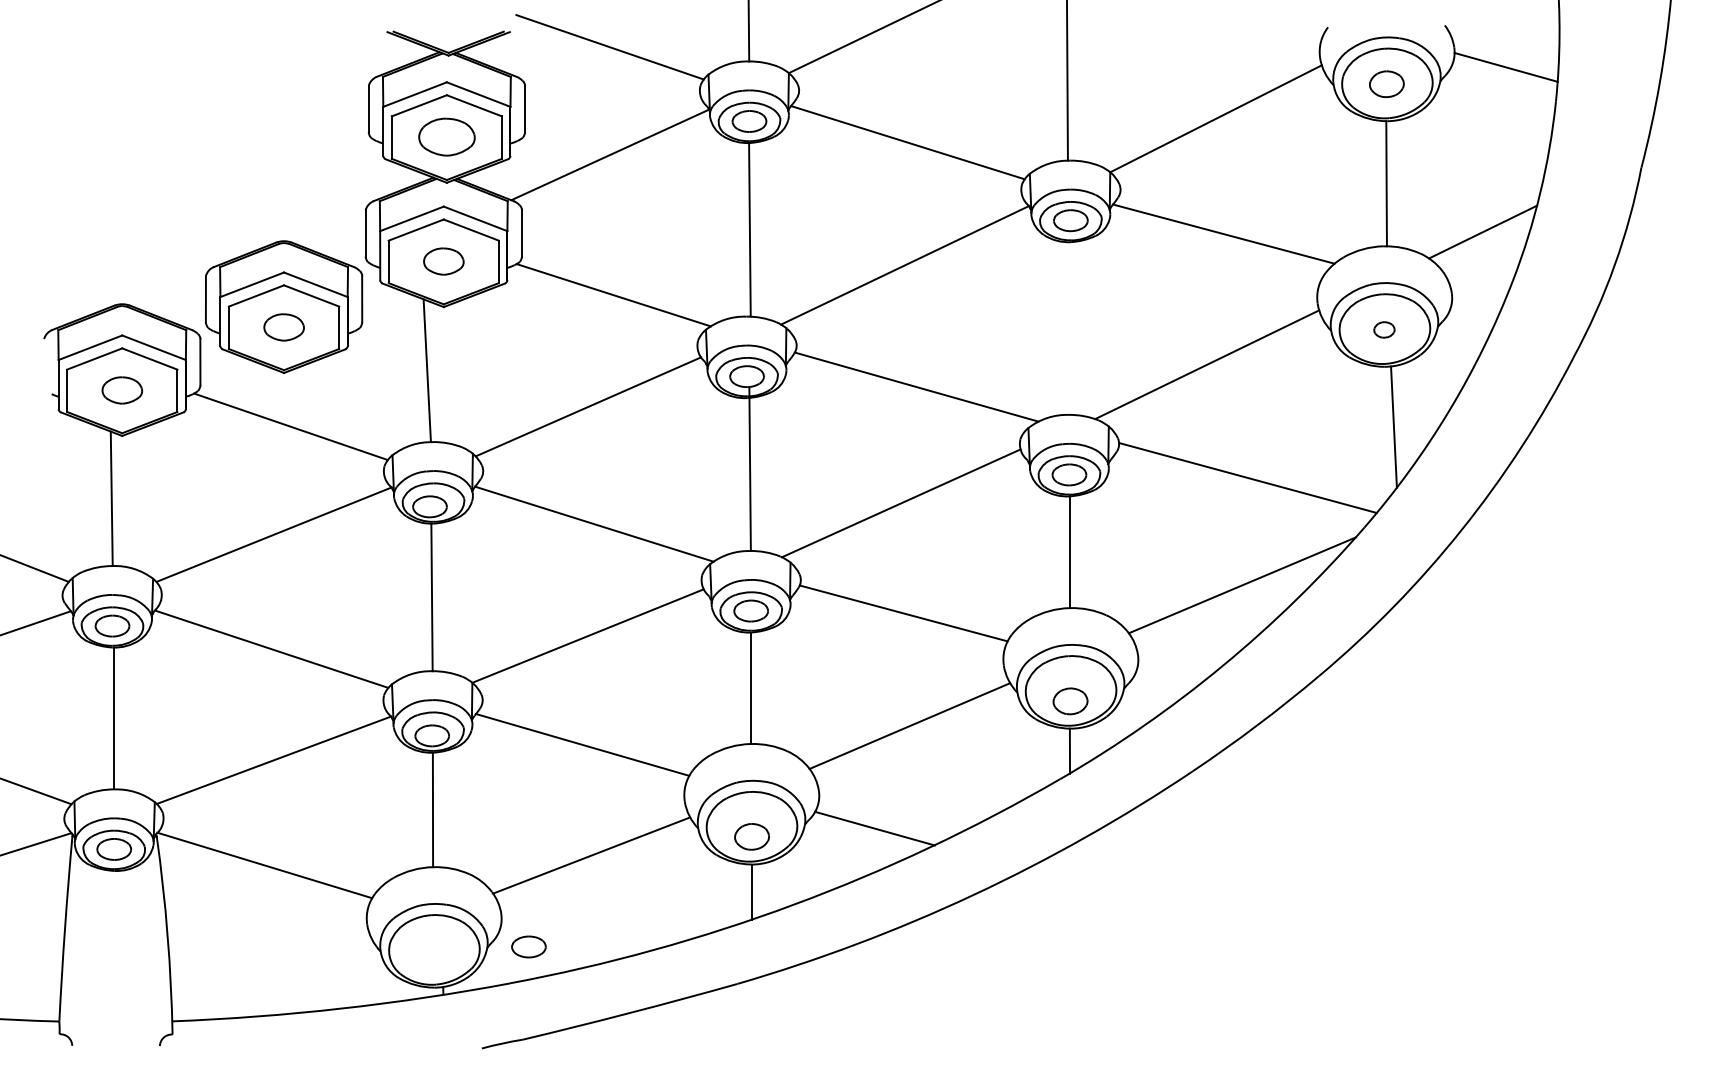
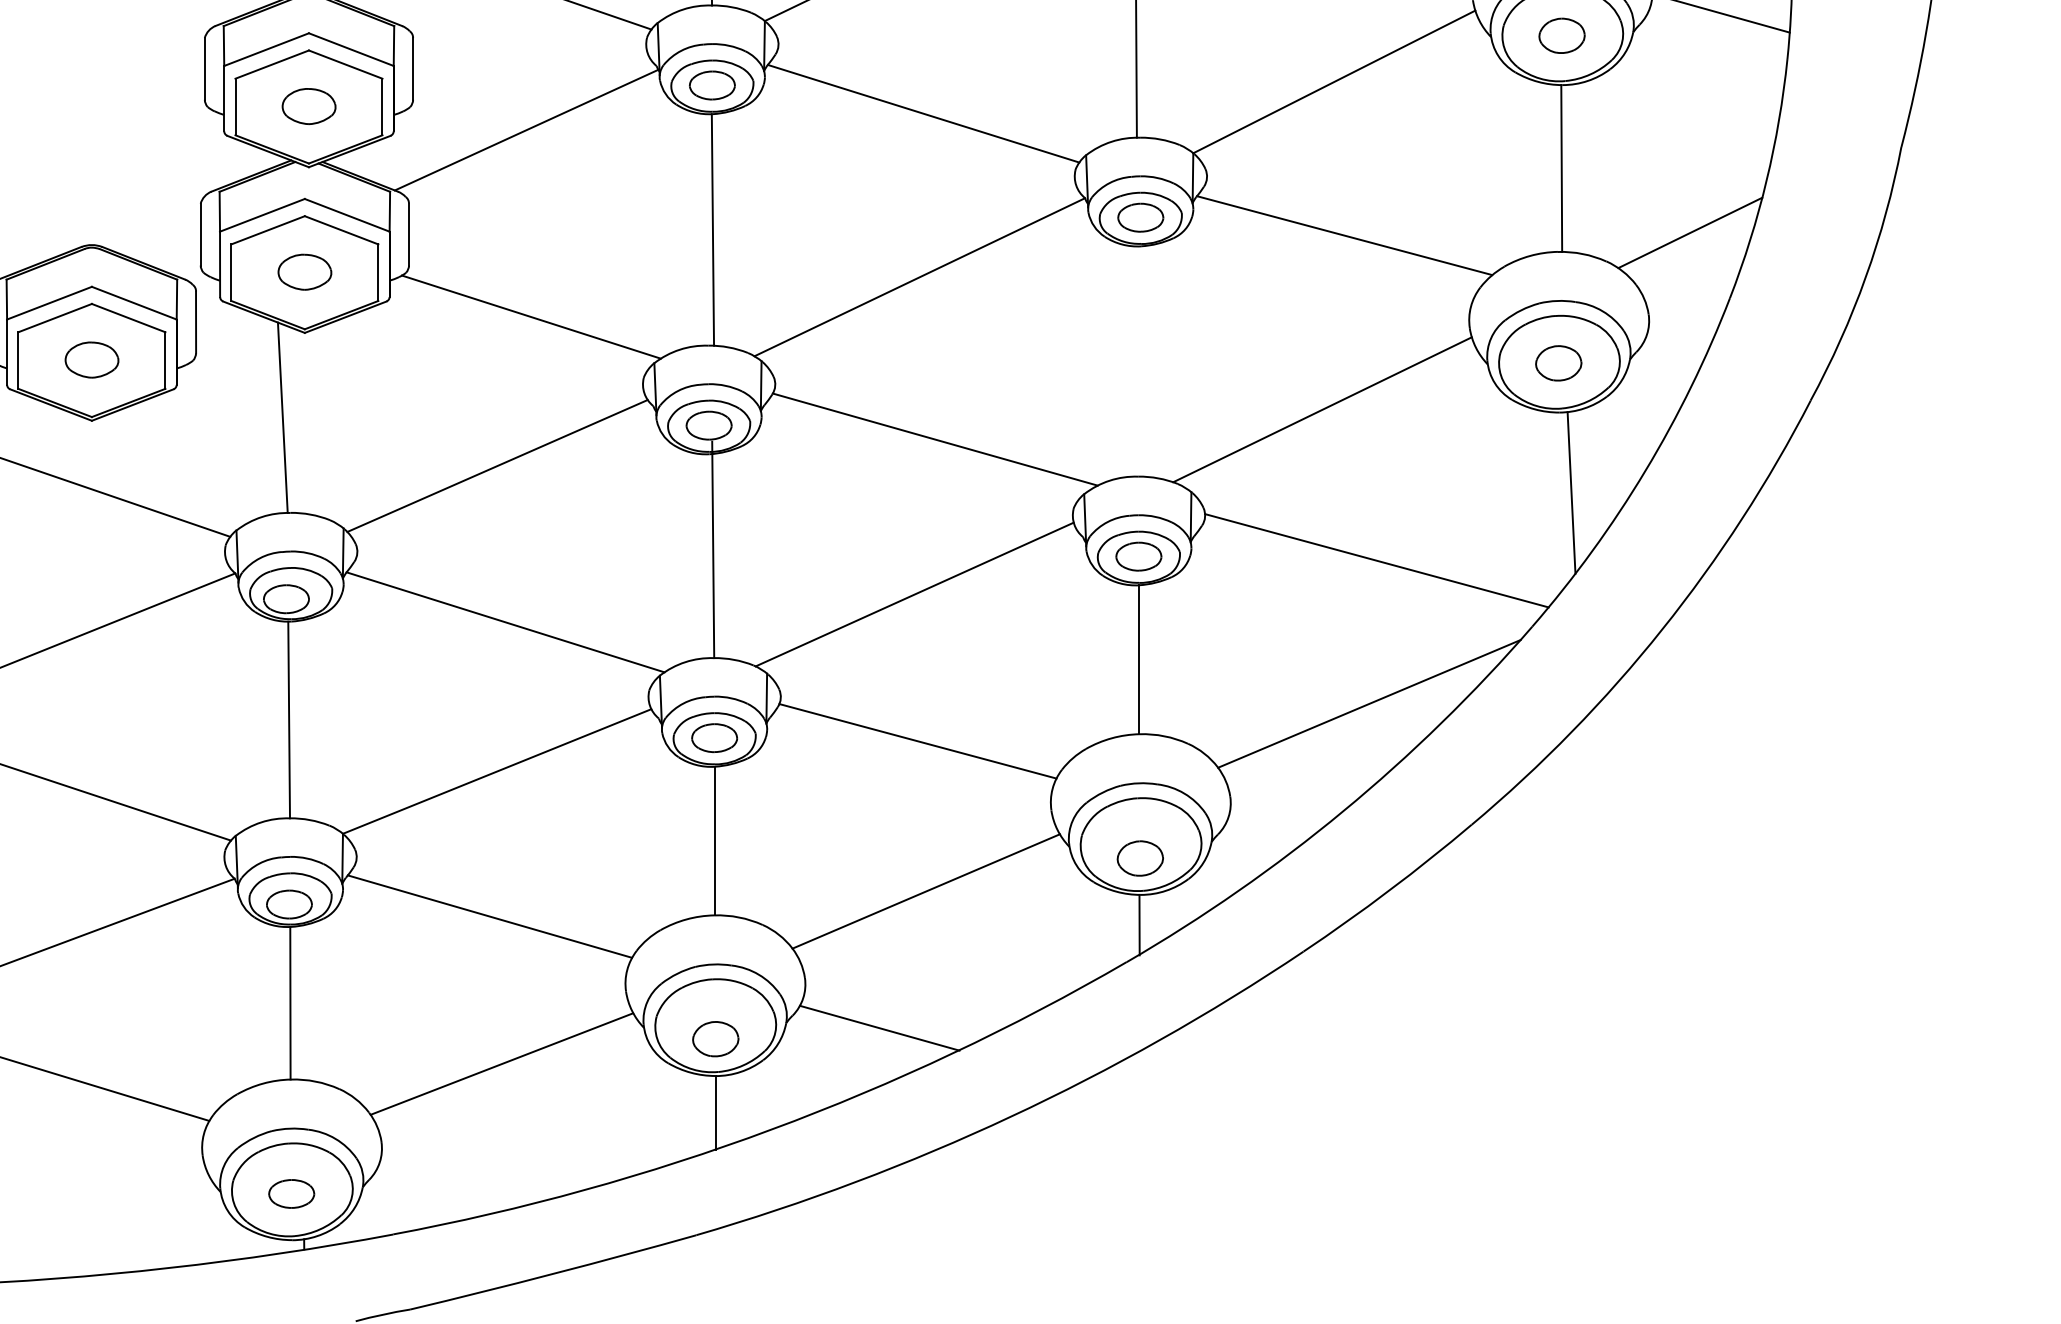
part: (446, 137) -> (308, 106), size x0.71
part: (1384, 329) -> (1558, 362), size x1.67
part: (528, 946) -> (291, 1193), moved

